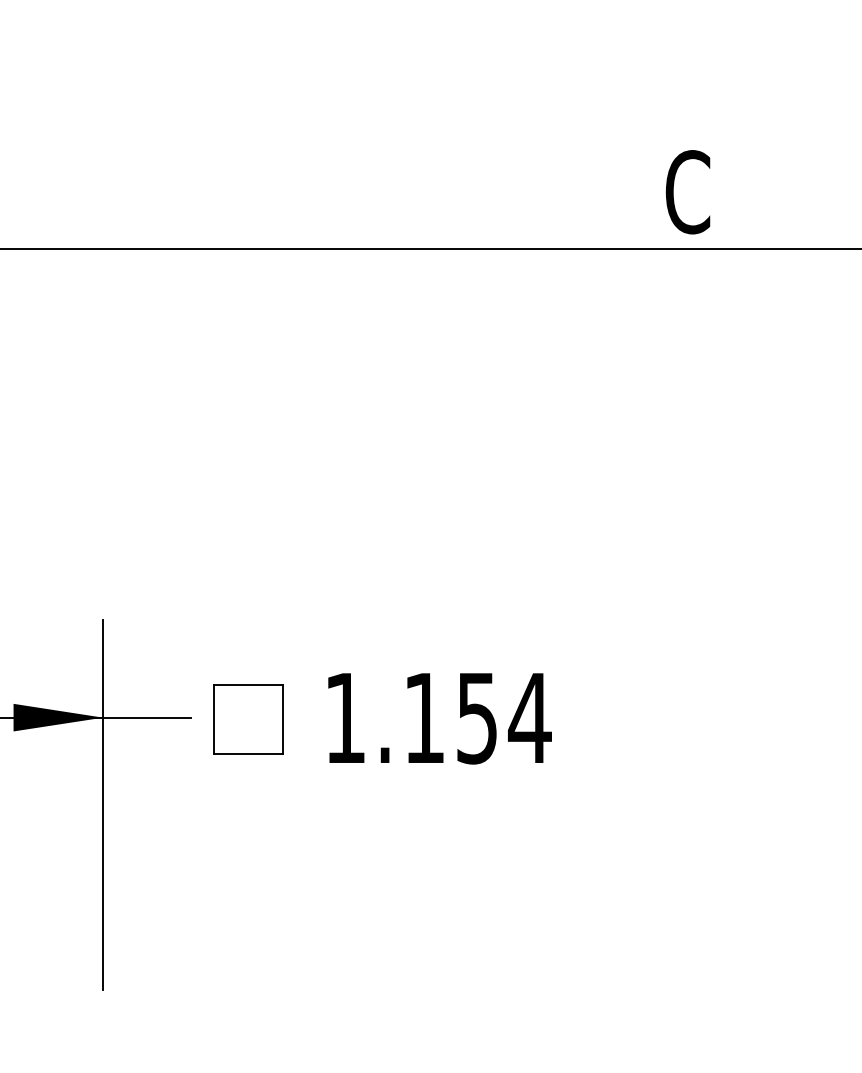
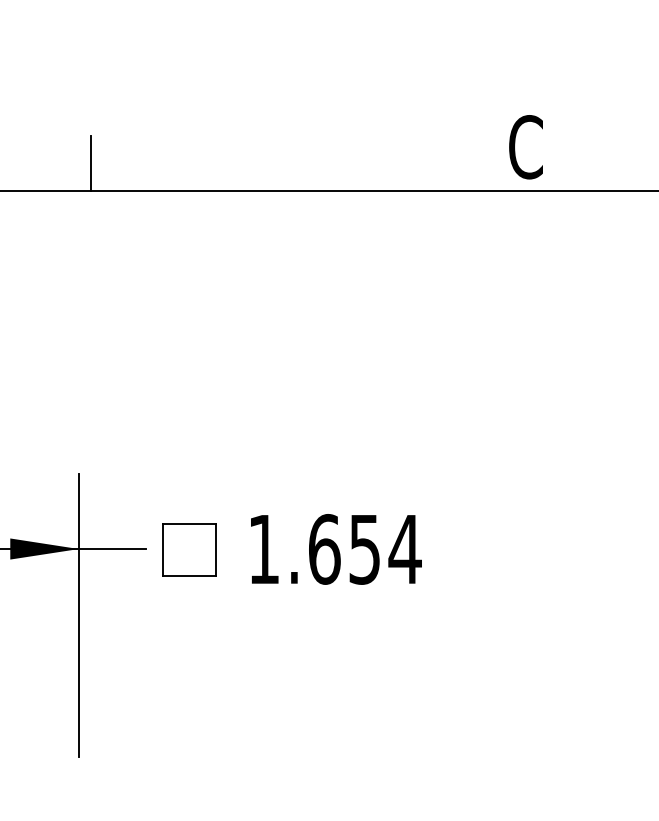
line: (119, 213) -> (91, 163), added
text: (424, 717) -> (324, 548), 1.154 -> 1.654

